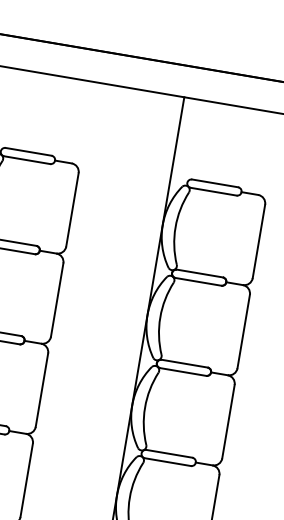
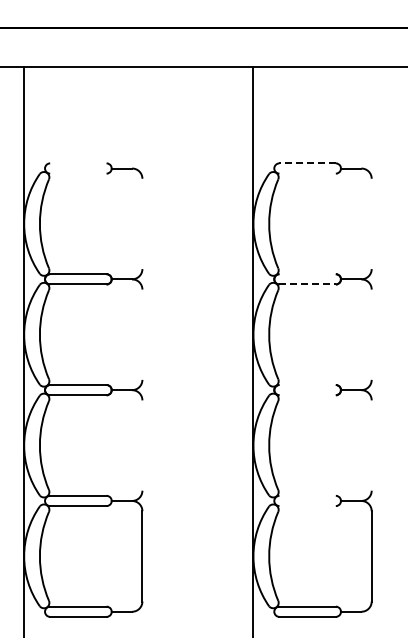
line: (28, 151) -> (78, 163), removed
line: (27, 160) -> (78, 173), removed
line: (215, 183) -> (307, 163), solid -> dashed
line: (213, 191) -> (307, 173), removed
line: (72, 209) -> (142, 223), removed
line: (258, 241) -> (371, 223), removed
line: (199, 273) -> (307, 274), removed
line: (199, 282) -> (308, 284), solid -> dashed
line: (57, 299) -> (142, 334), removed
line: (243, 331) -> (371, 334), removed
line: (184, 364) -> (307, 385), removed
line: (183, 372) -> (307, 395), removed
line: (42, 390) -> (142, 445), removed
line: (228, 421) -> (371, 445), removed
line: (169, 453) -> (307, 495), removed
line: (167, 462) -> (307, 506), removed

